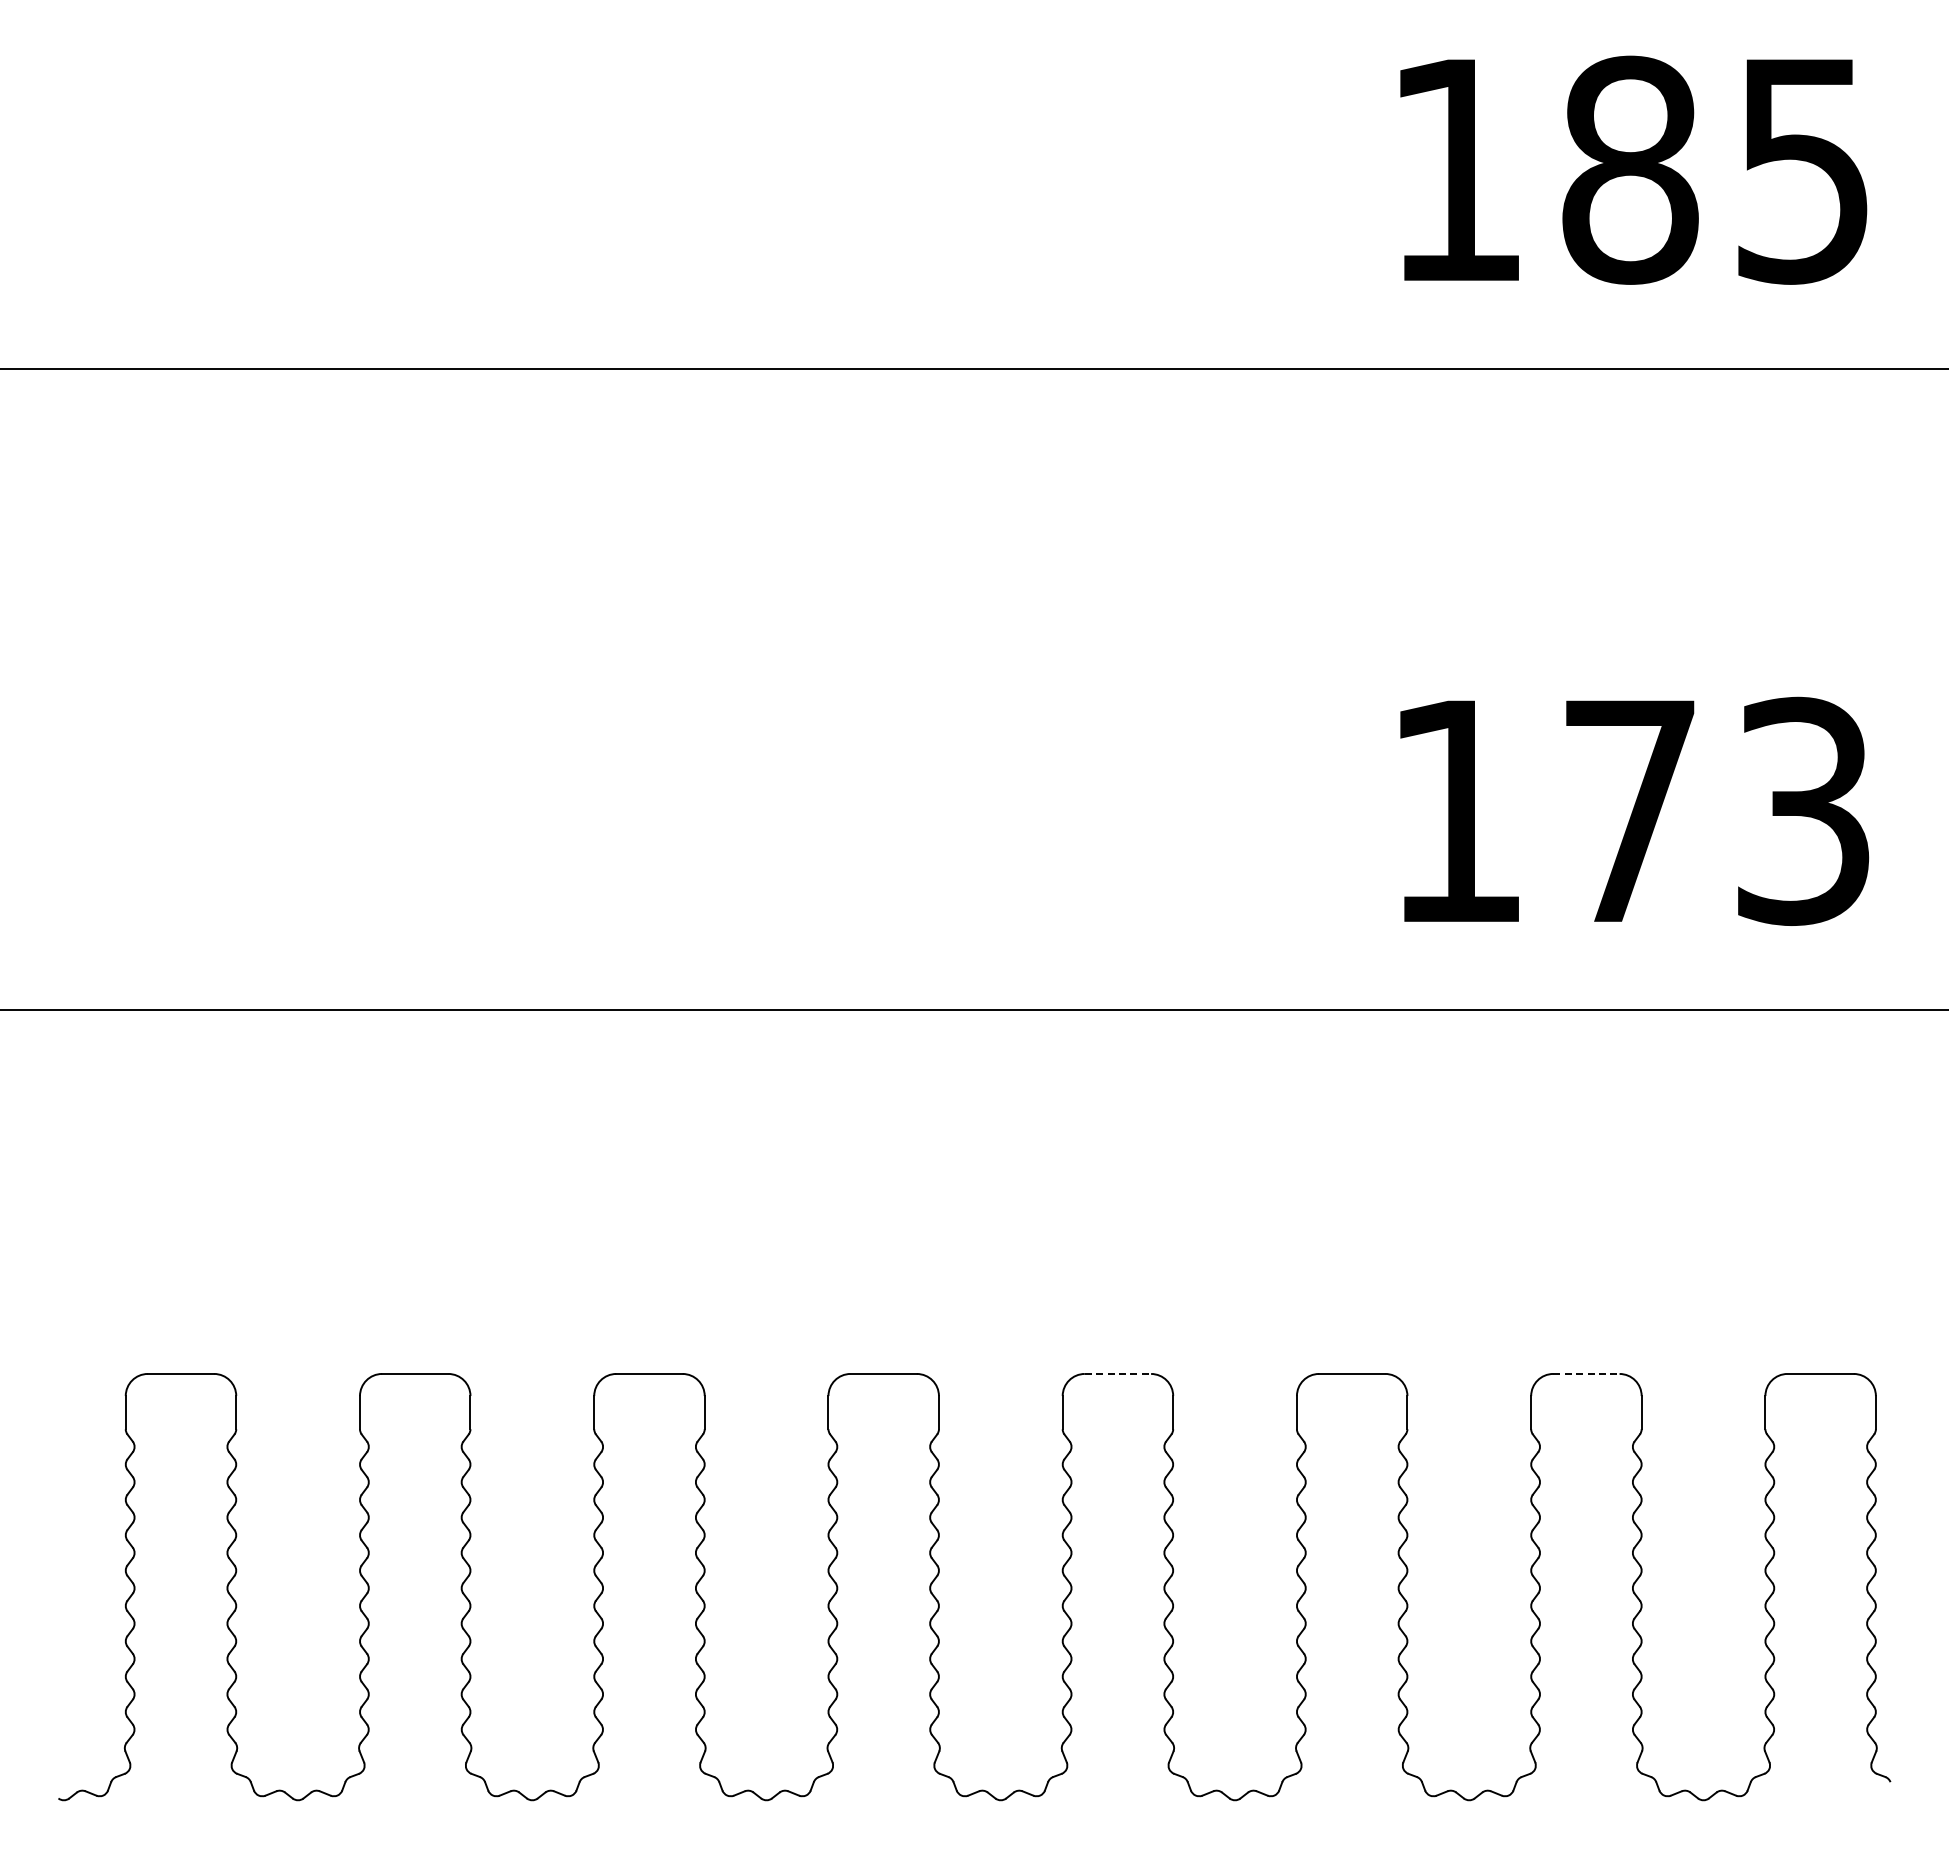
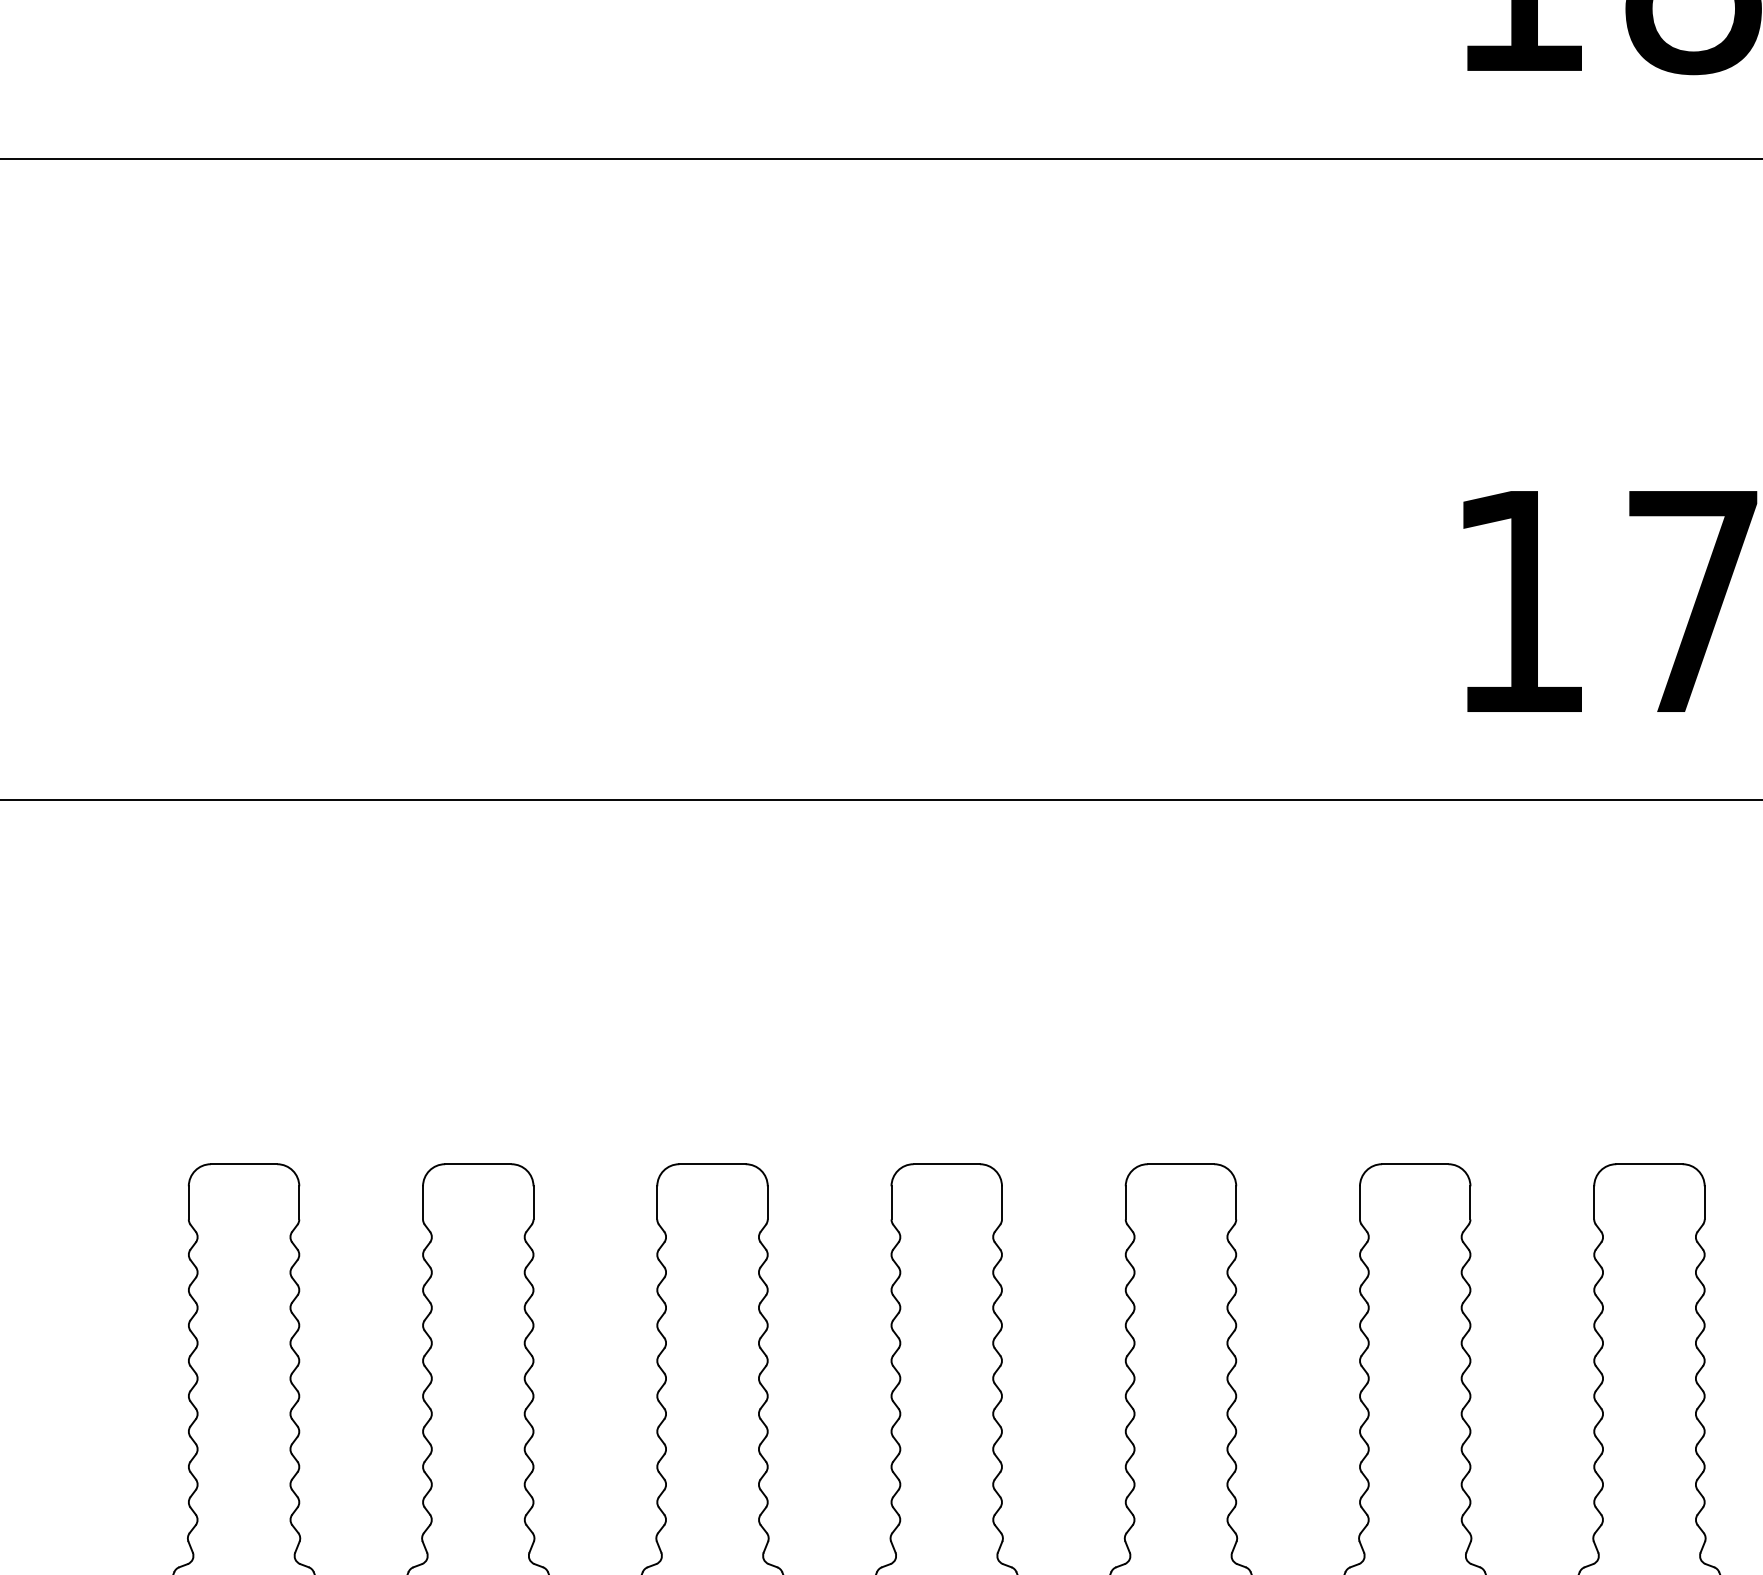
line: (1118, 1373) -> (1181, 1163), dashed -> solid
line: (1586, 1373) -> (1649, 1163), dashed -> solid

